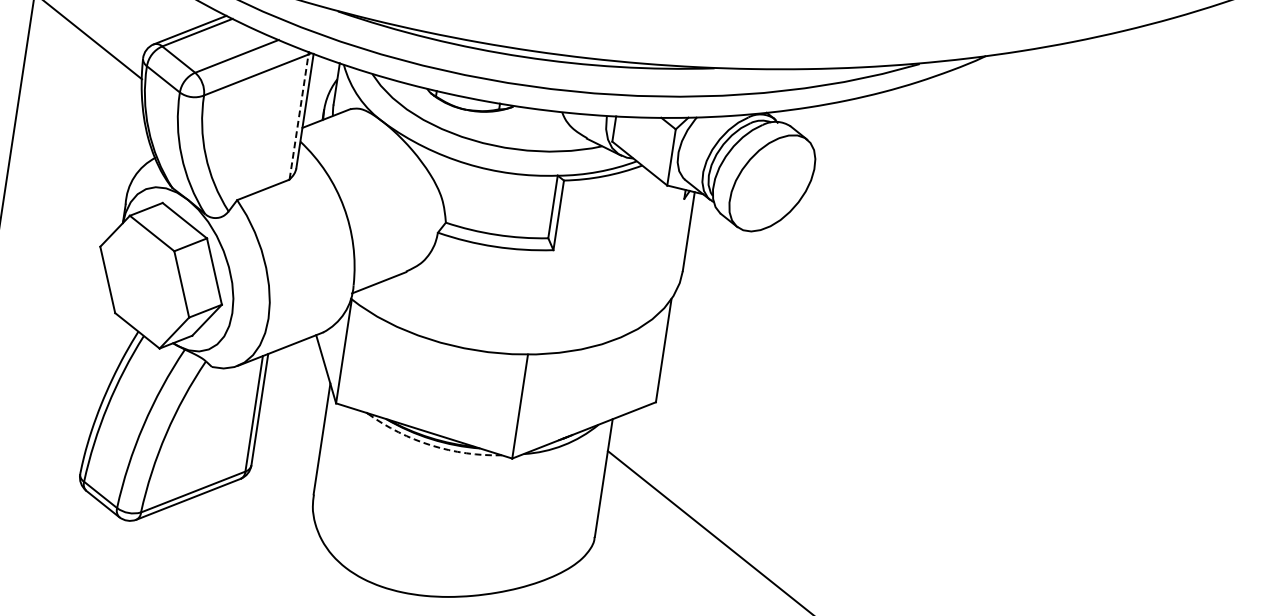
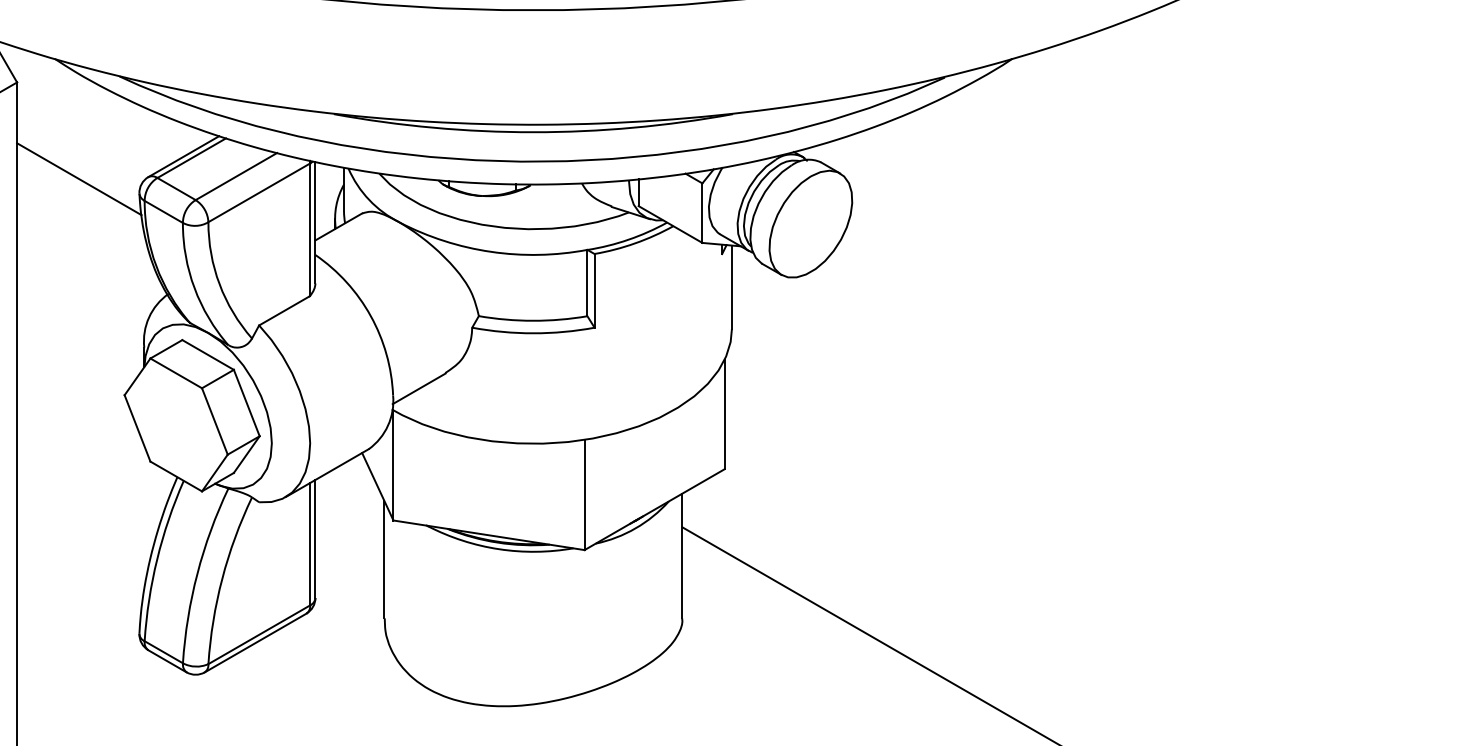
line: (299, 116) -> (310, 229), dashed -> solid
arc: (432, 445) -> (499, 549), dashed -> solid

